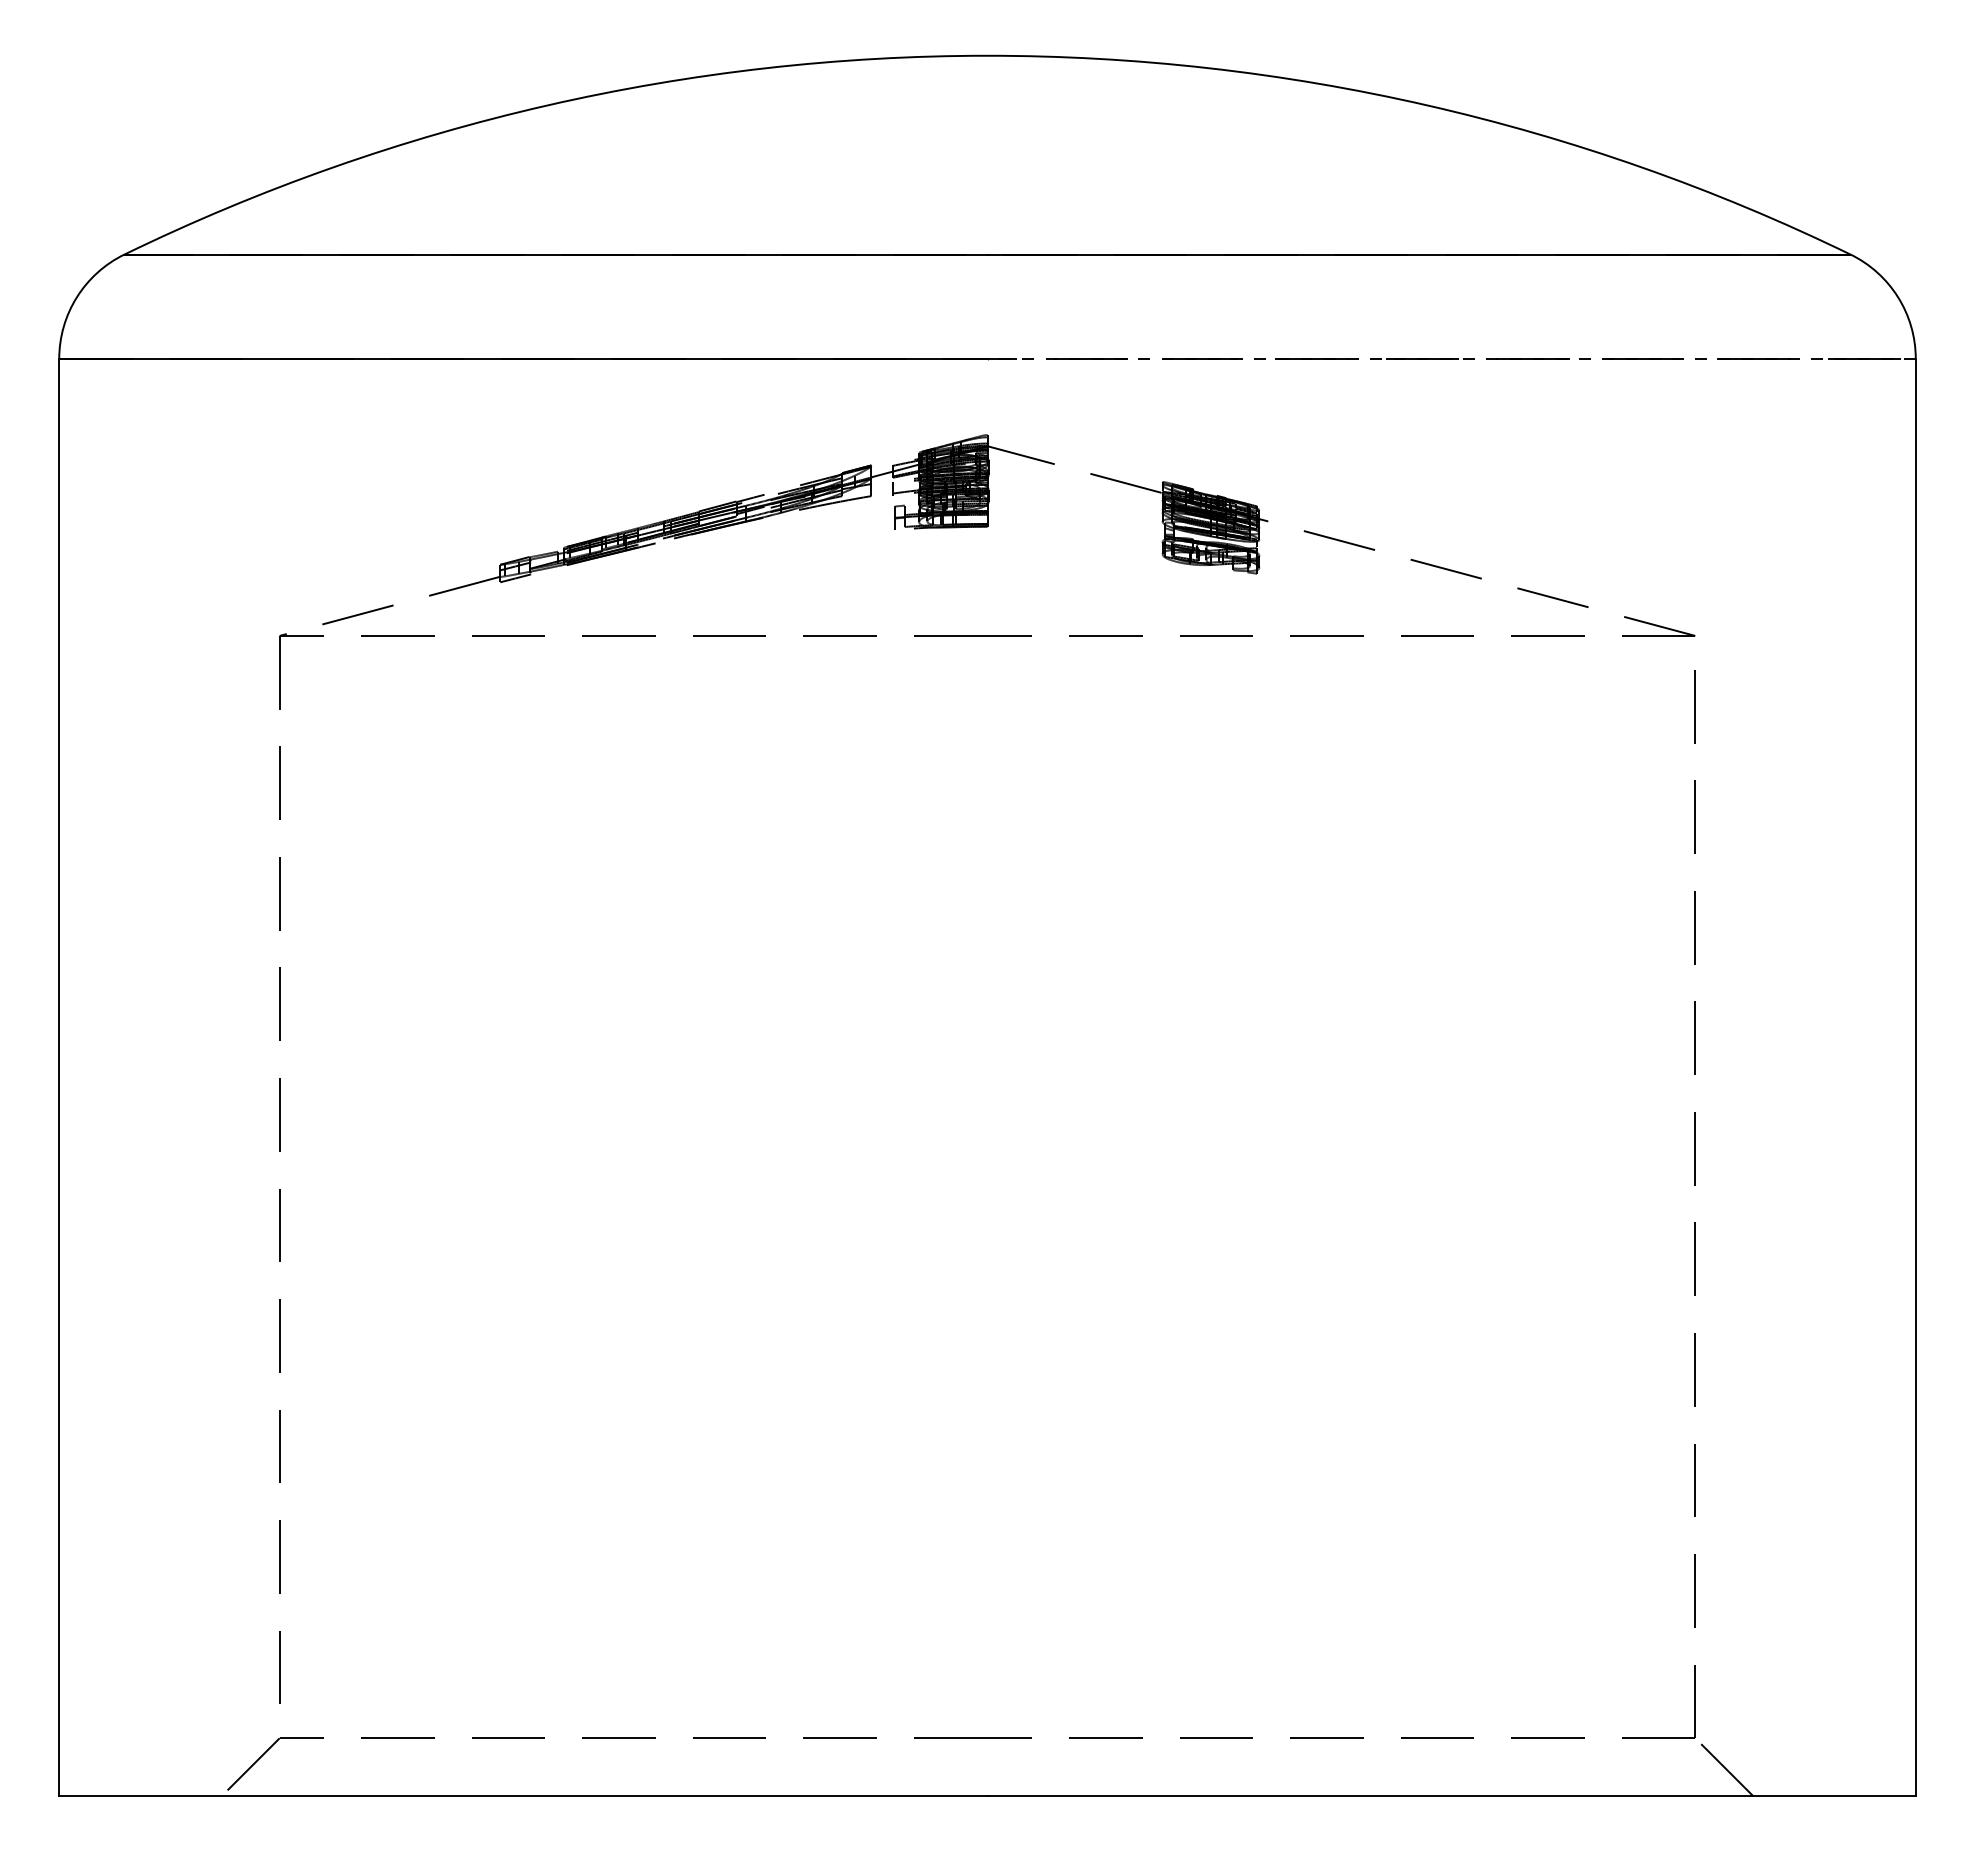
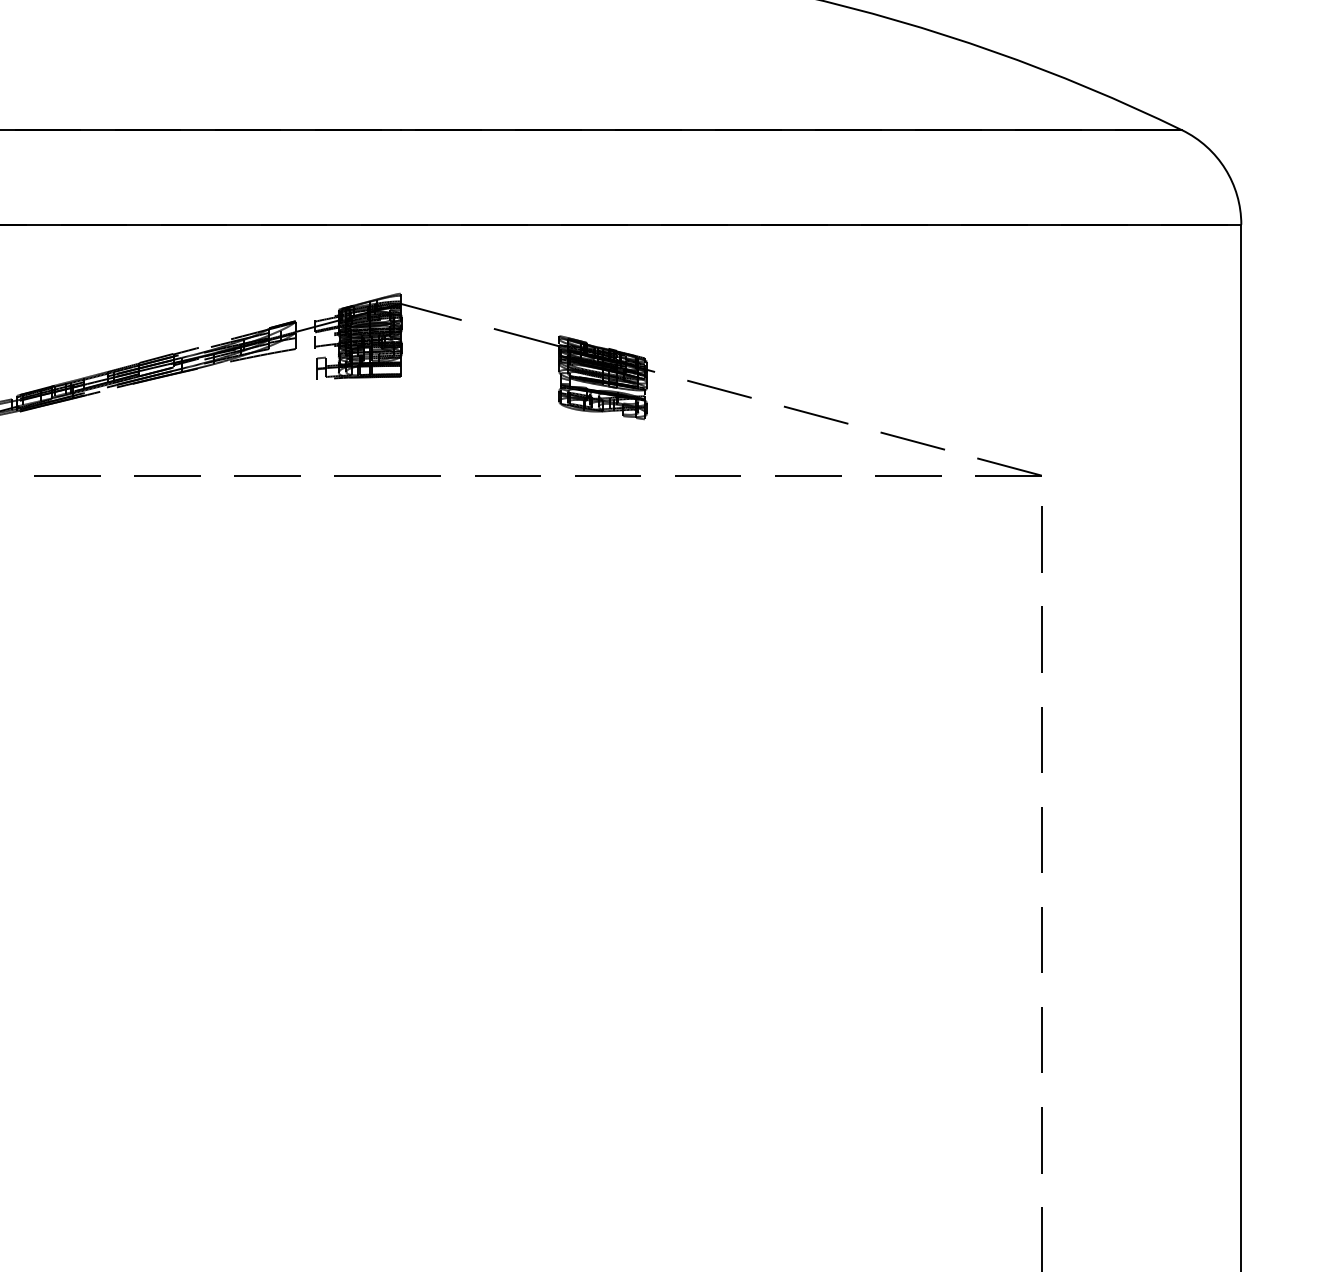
line: (1451, 358) -> (820, 224), dashed -> solid

